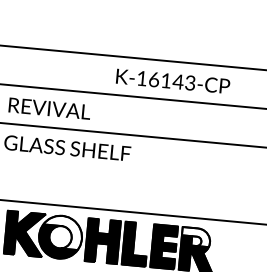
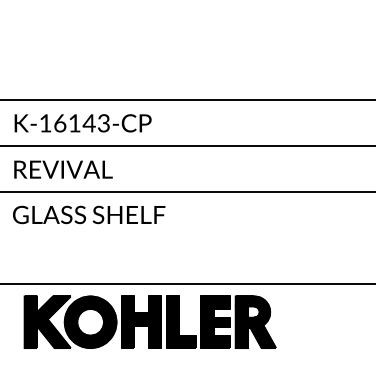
text: (172, 81) -> (82, 123), moved
fill: (62, 231) -> (92, 315), added
fill: (195, 236) -> (252, 306), added

